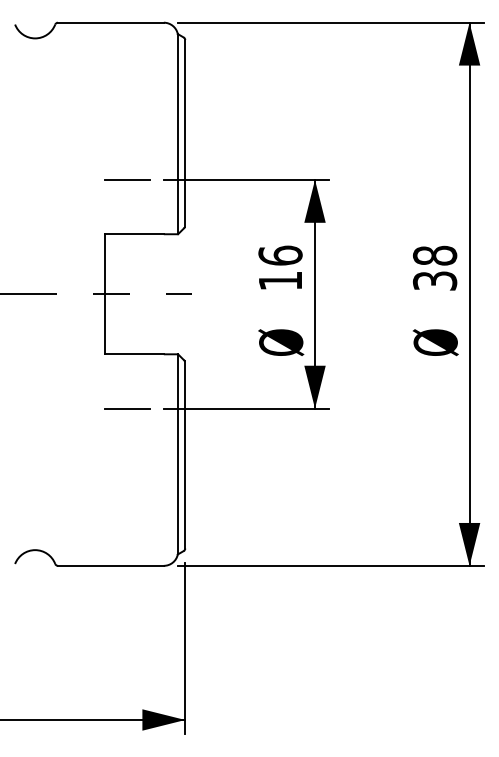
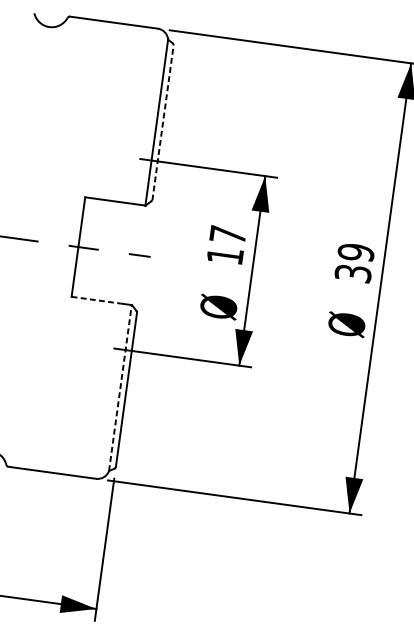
line: (185, 133) -> (163, 122), solid -> dashed
line: (127, 179) -> (109, 154), removed
text: (280, 255) -> (228, 234), 16 -> 17
text: (435, 255) -> (356, 252), 38 -> 39
line: (135, 354) -> (96, 300), solid -> dashed
line: (127, 408) -> (83, 344), removed
line: (177, 453) -> (120, 387), solid -> dashed

